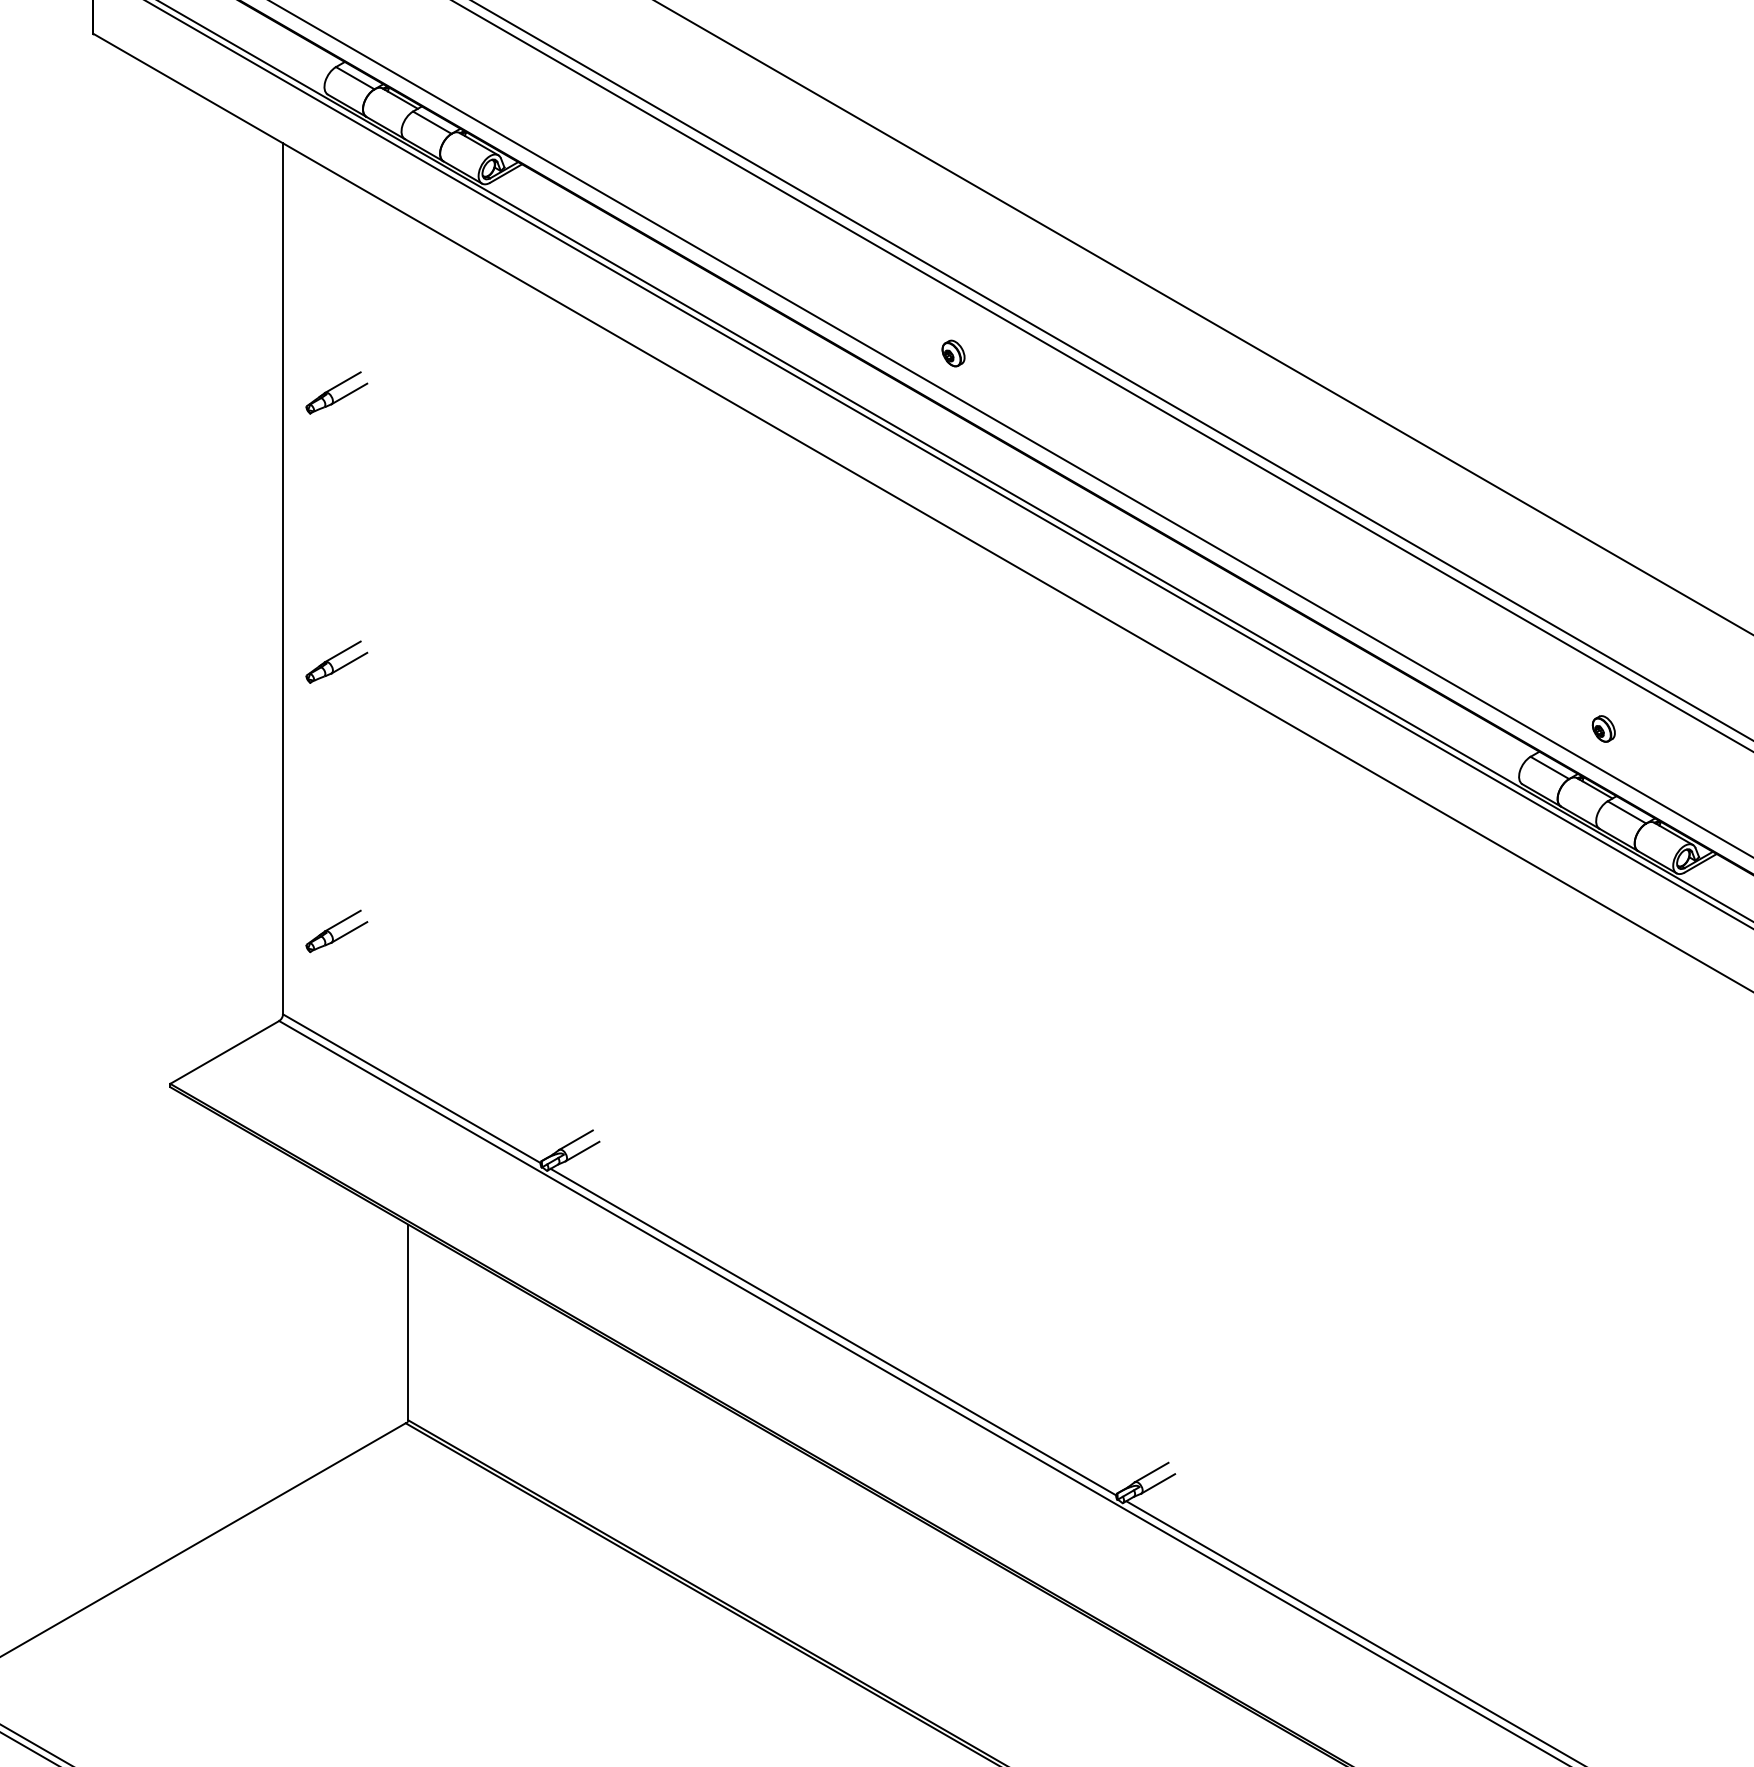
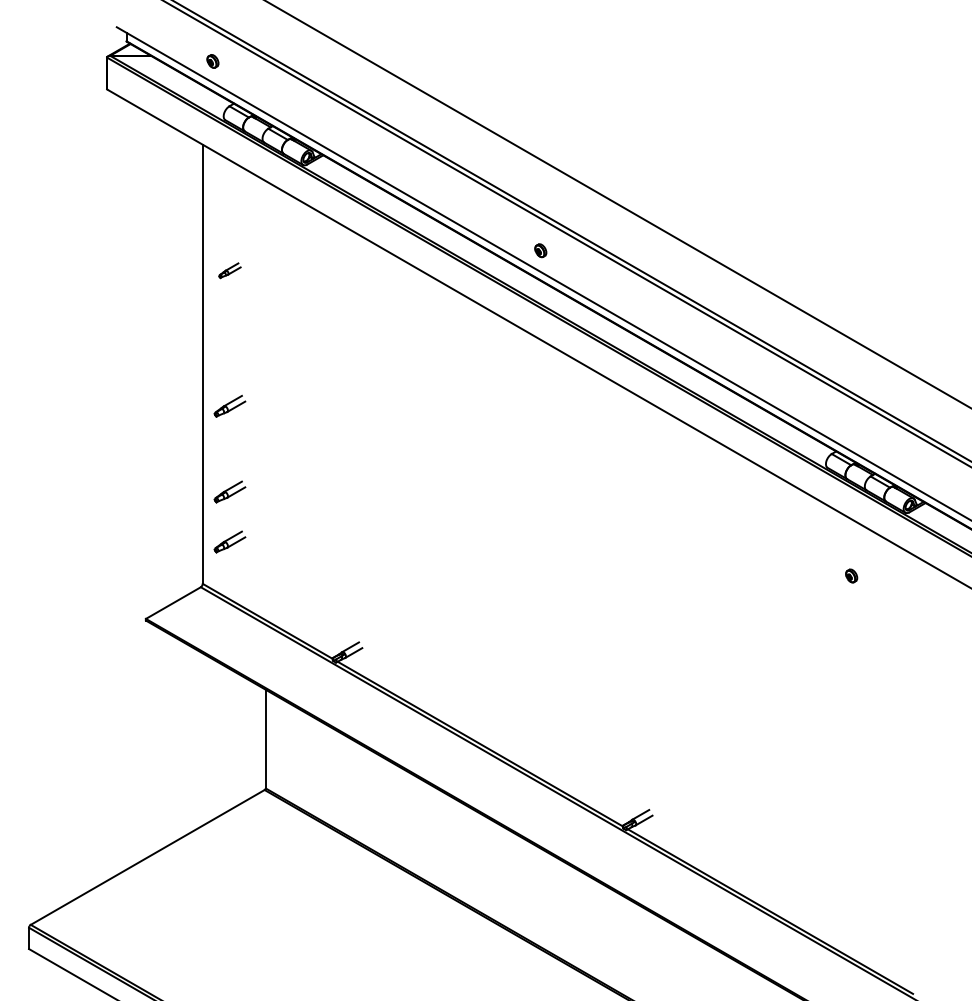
part: (336, 392) -> (229, 270), size x0.7
part: (1603, 727) -> (851, 575), moved
part: (336, 831) -> (229, 491), added

